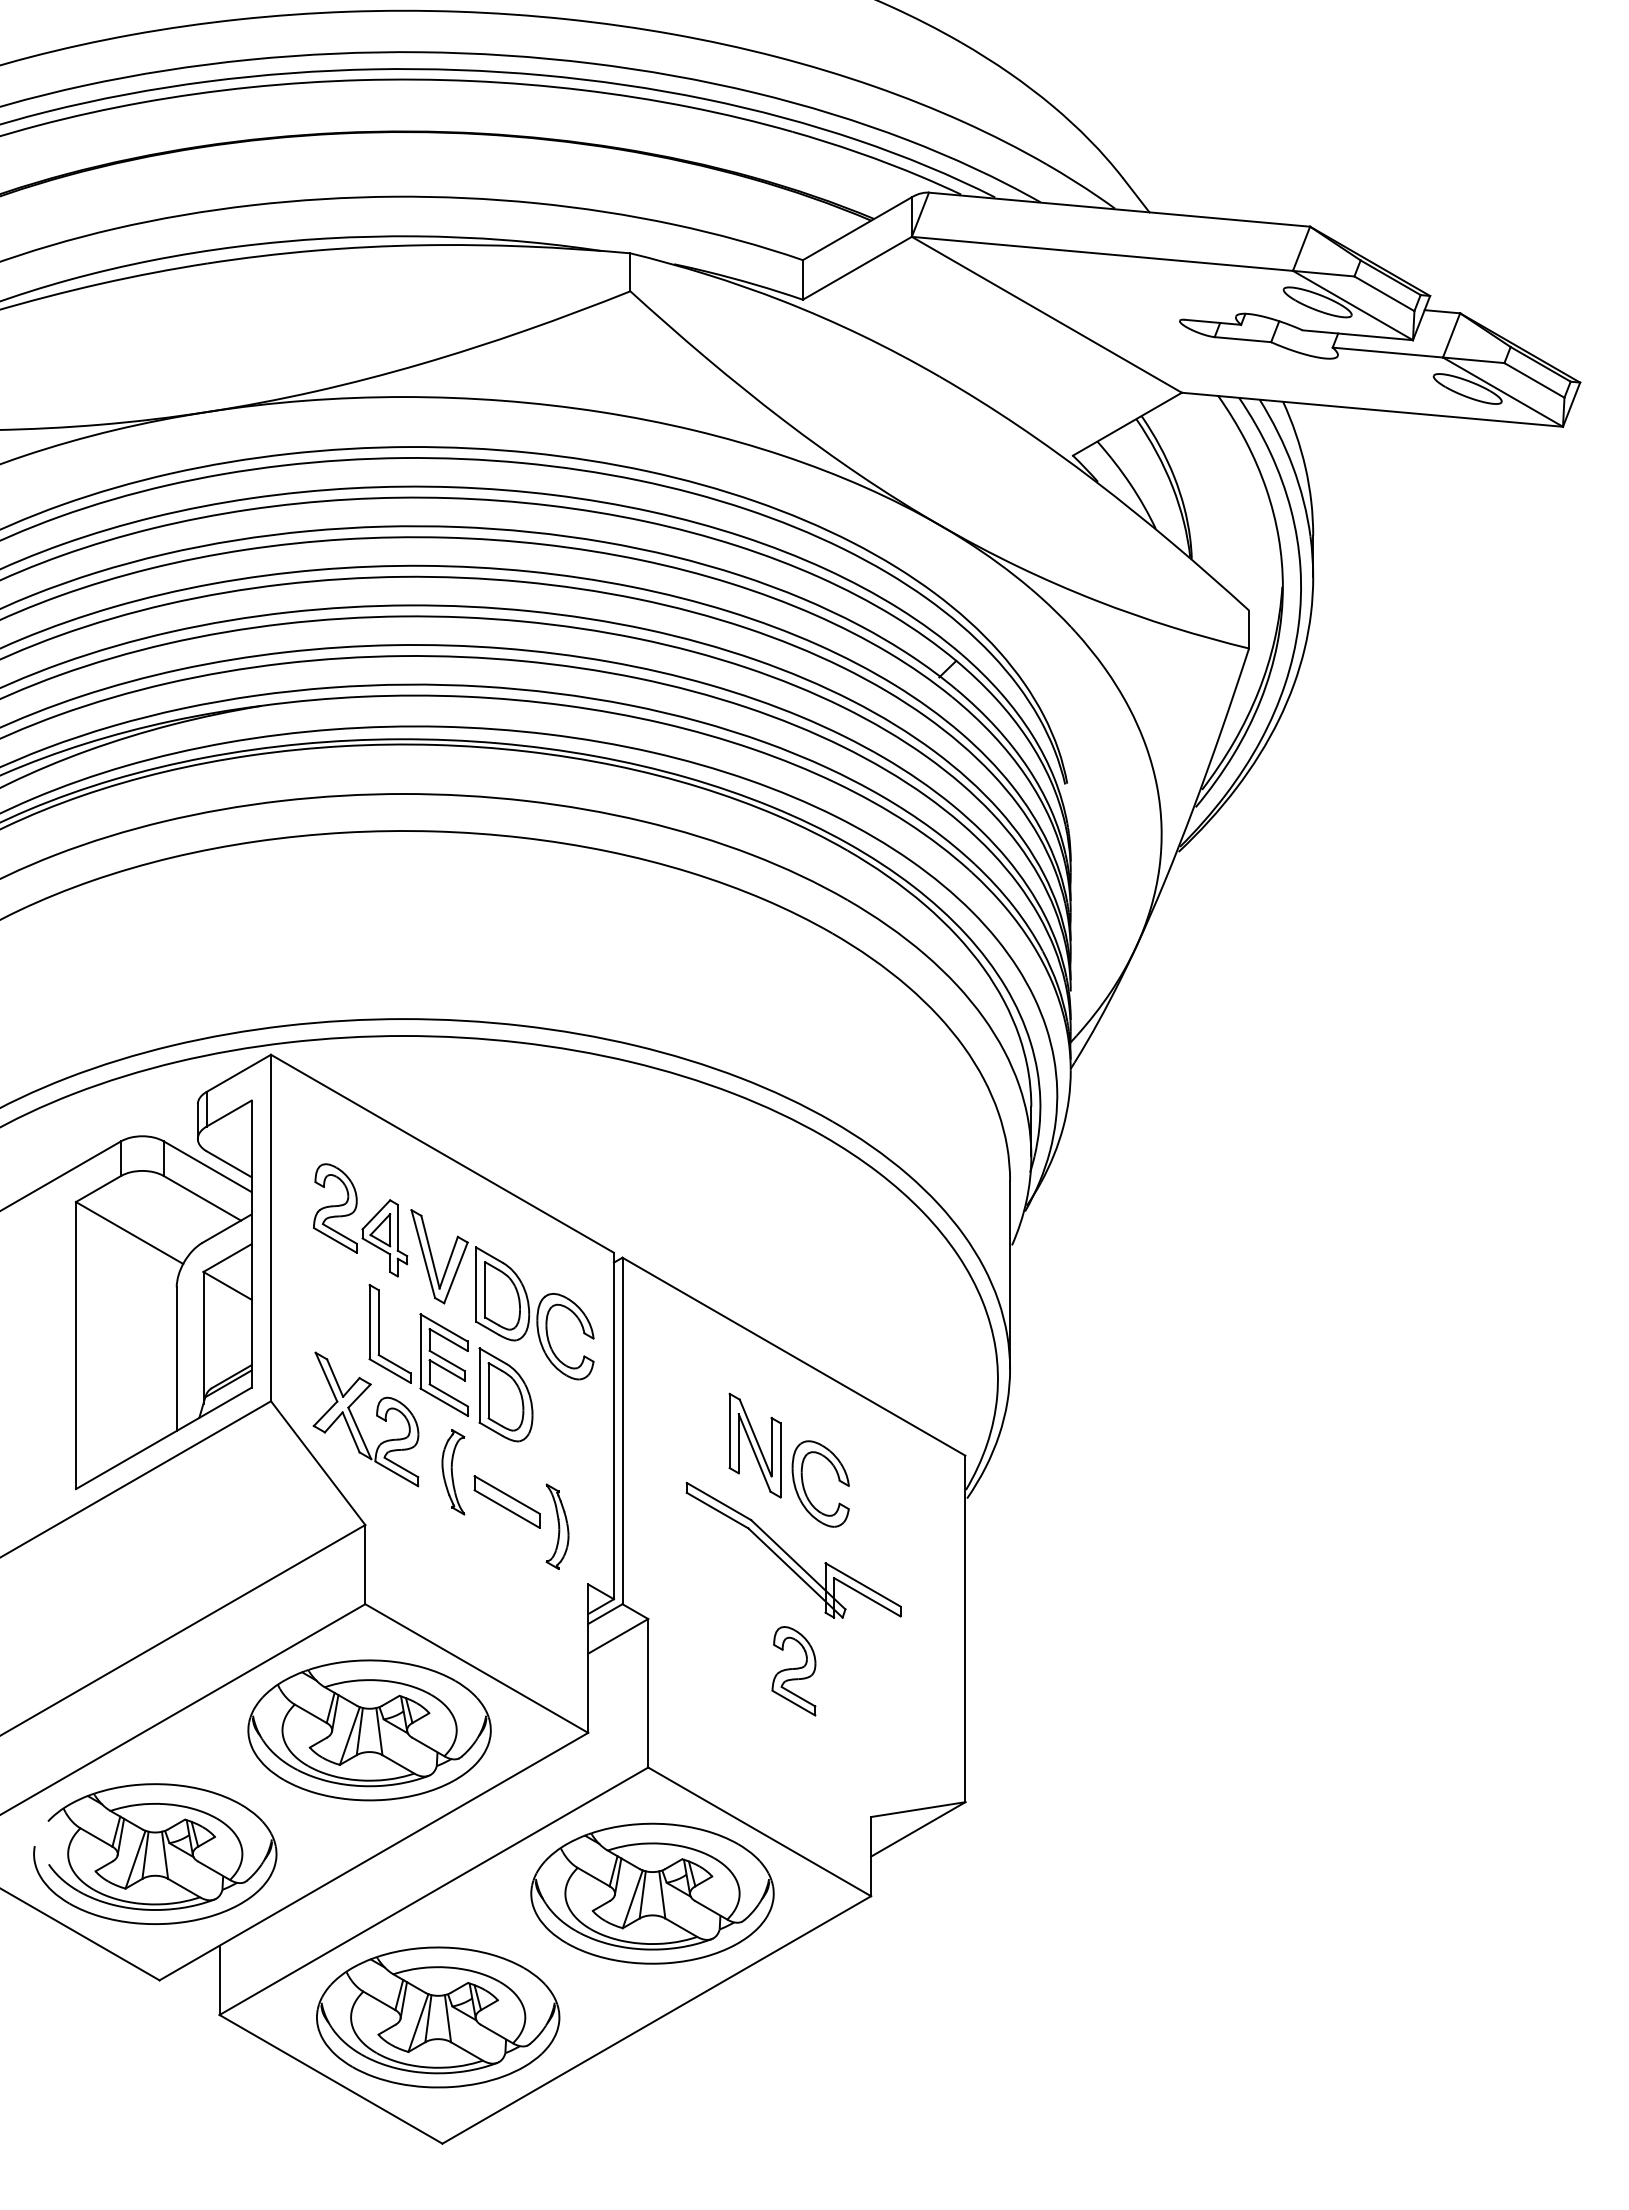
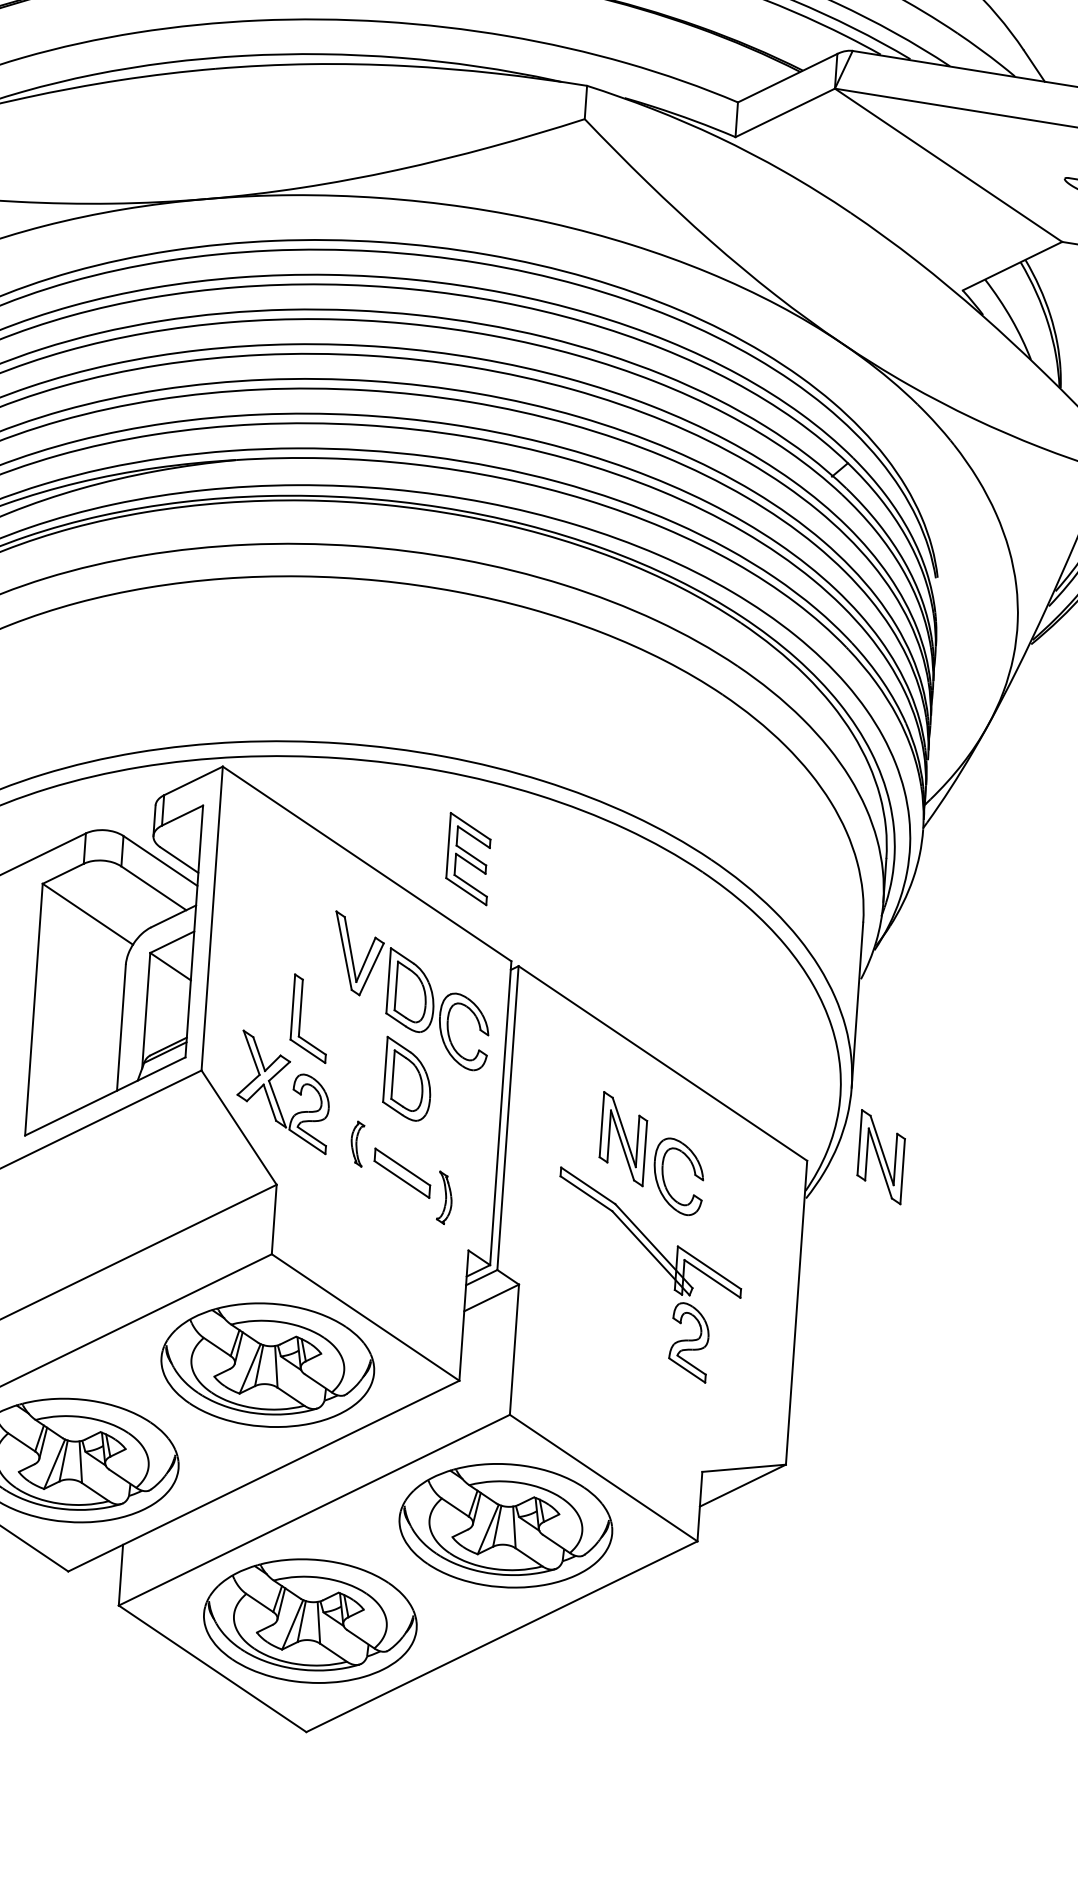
part: (365, 1224) -> (295, 921), removed
part: (444, 1364) -> (468, 858), moved
part: (1048, 1445) -> (880, 1156), added
part: (453, 1472) -> (357, 1144), size x0.6
part: (557, 1526) -> (445, 1197), size x0.7
part: (793, 1671) -> (688, 1342), moved

